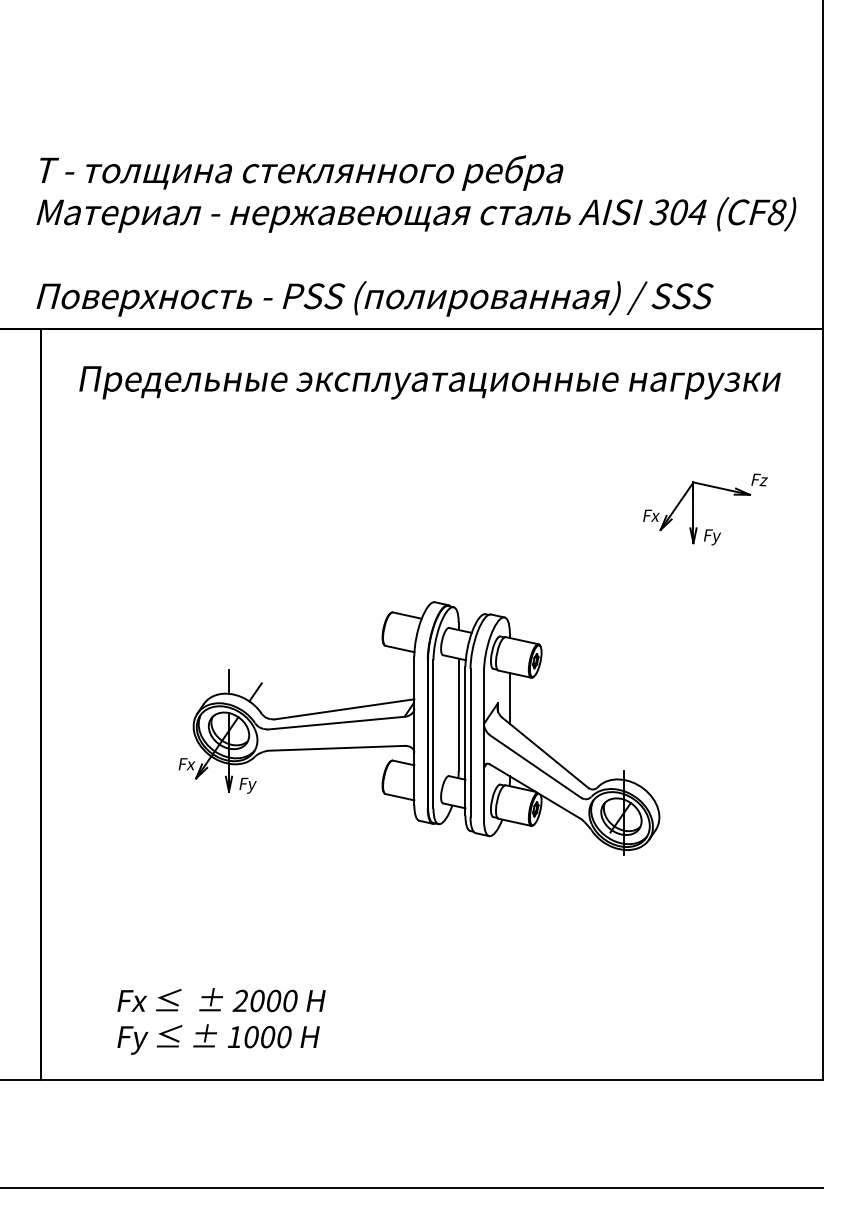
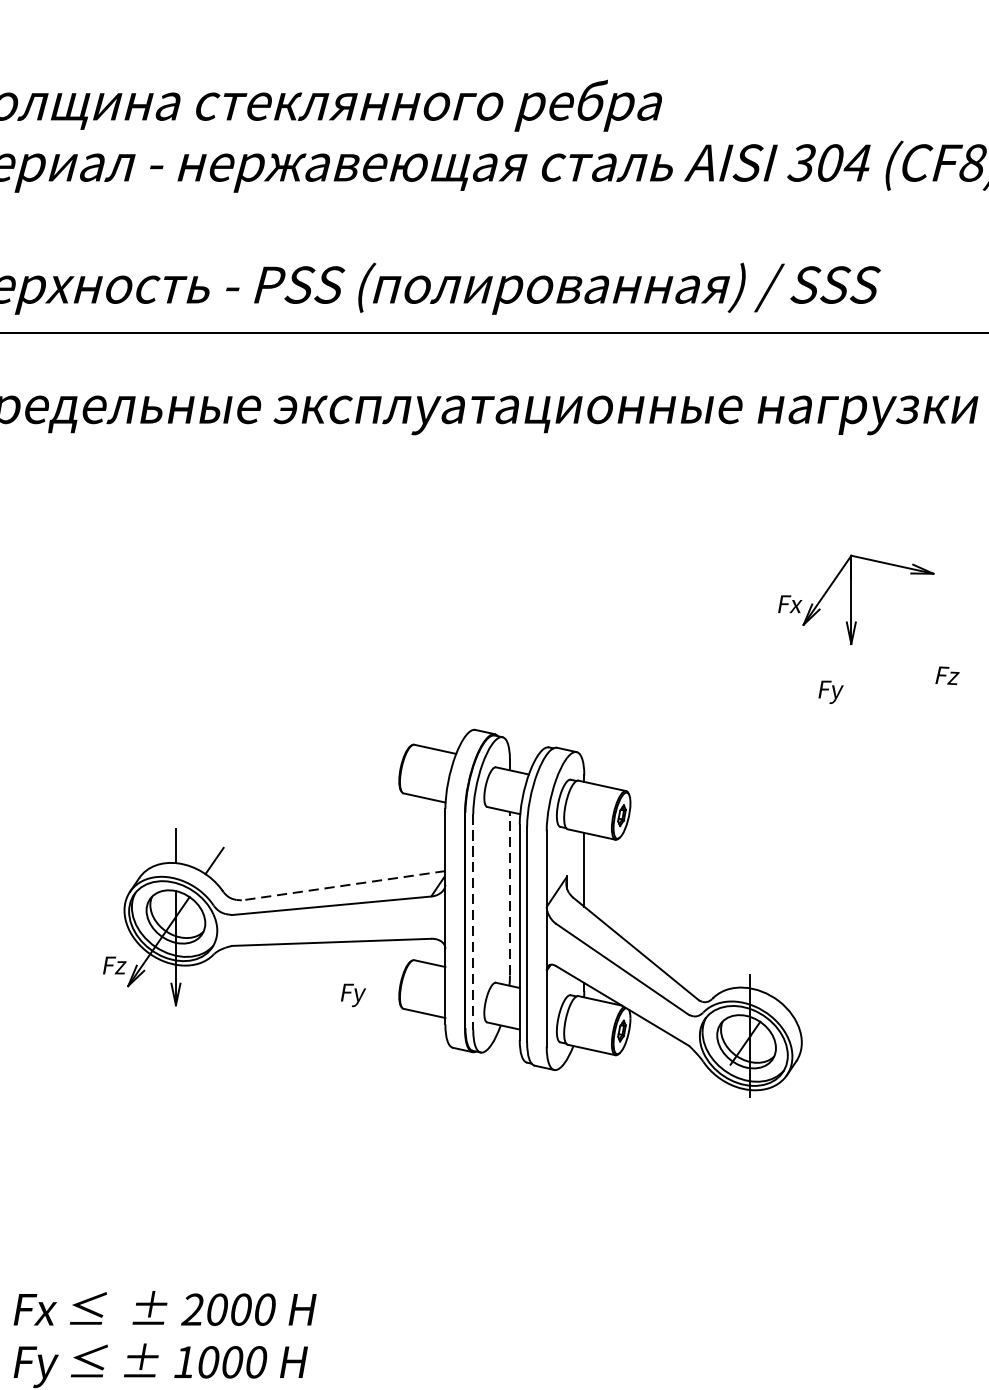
text: (759, 479) -> (947, 675), moved
text: (712, 537) -> (831, 692), moved
line: (344, 709) -> (343, 885), solid -> dashed
line: (458, 714) -> (509, 893), solid -> dashed
line: (433, 734) -> (473, 922), solid -> dashed
text: (186, 764) -> (114, 965), Fx -> Fz
text: (247, 785) -> (352, 994), moved

